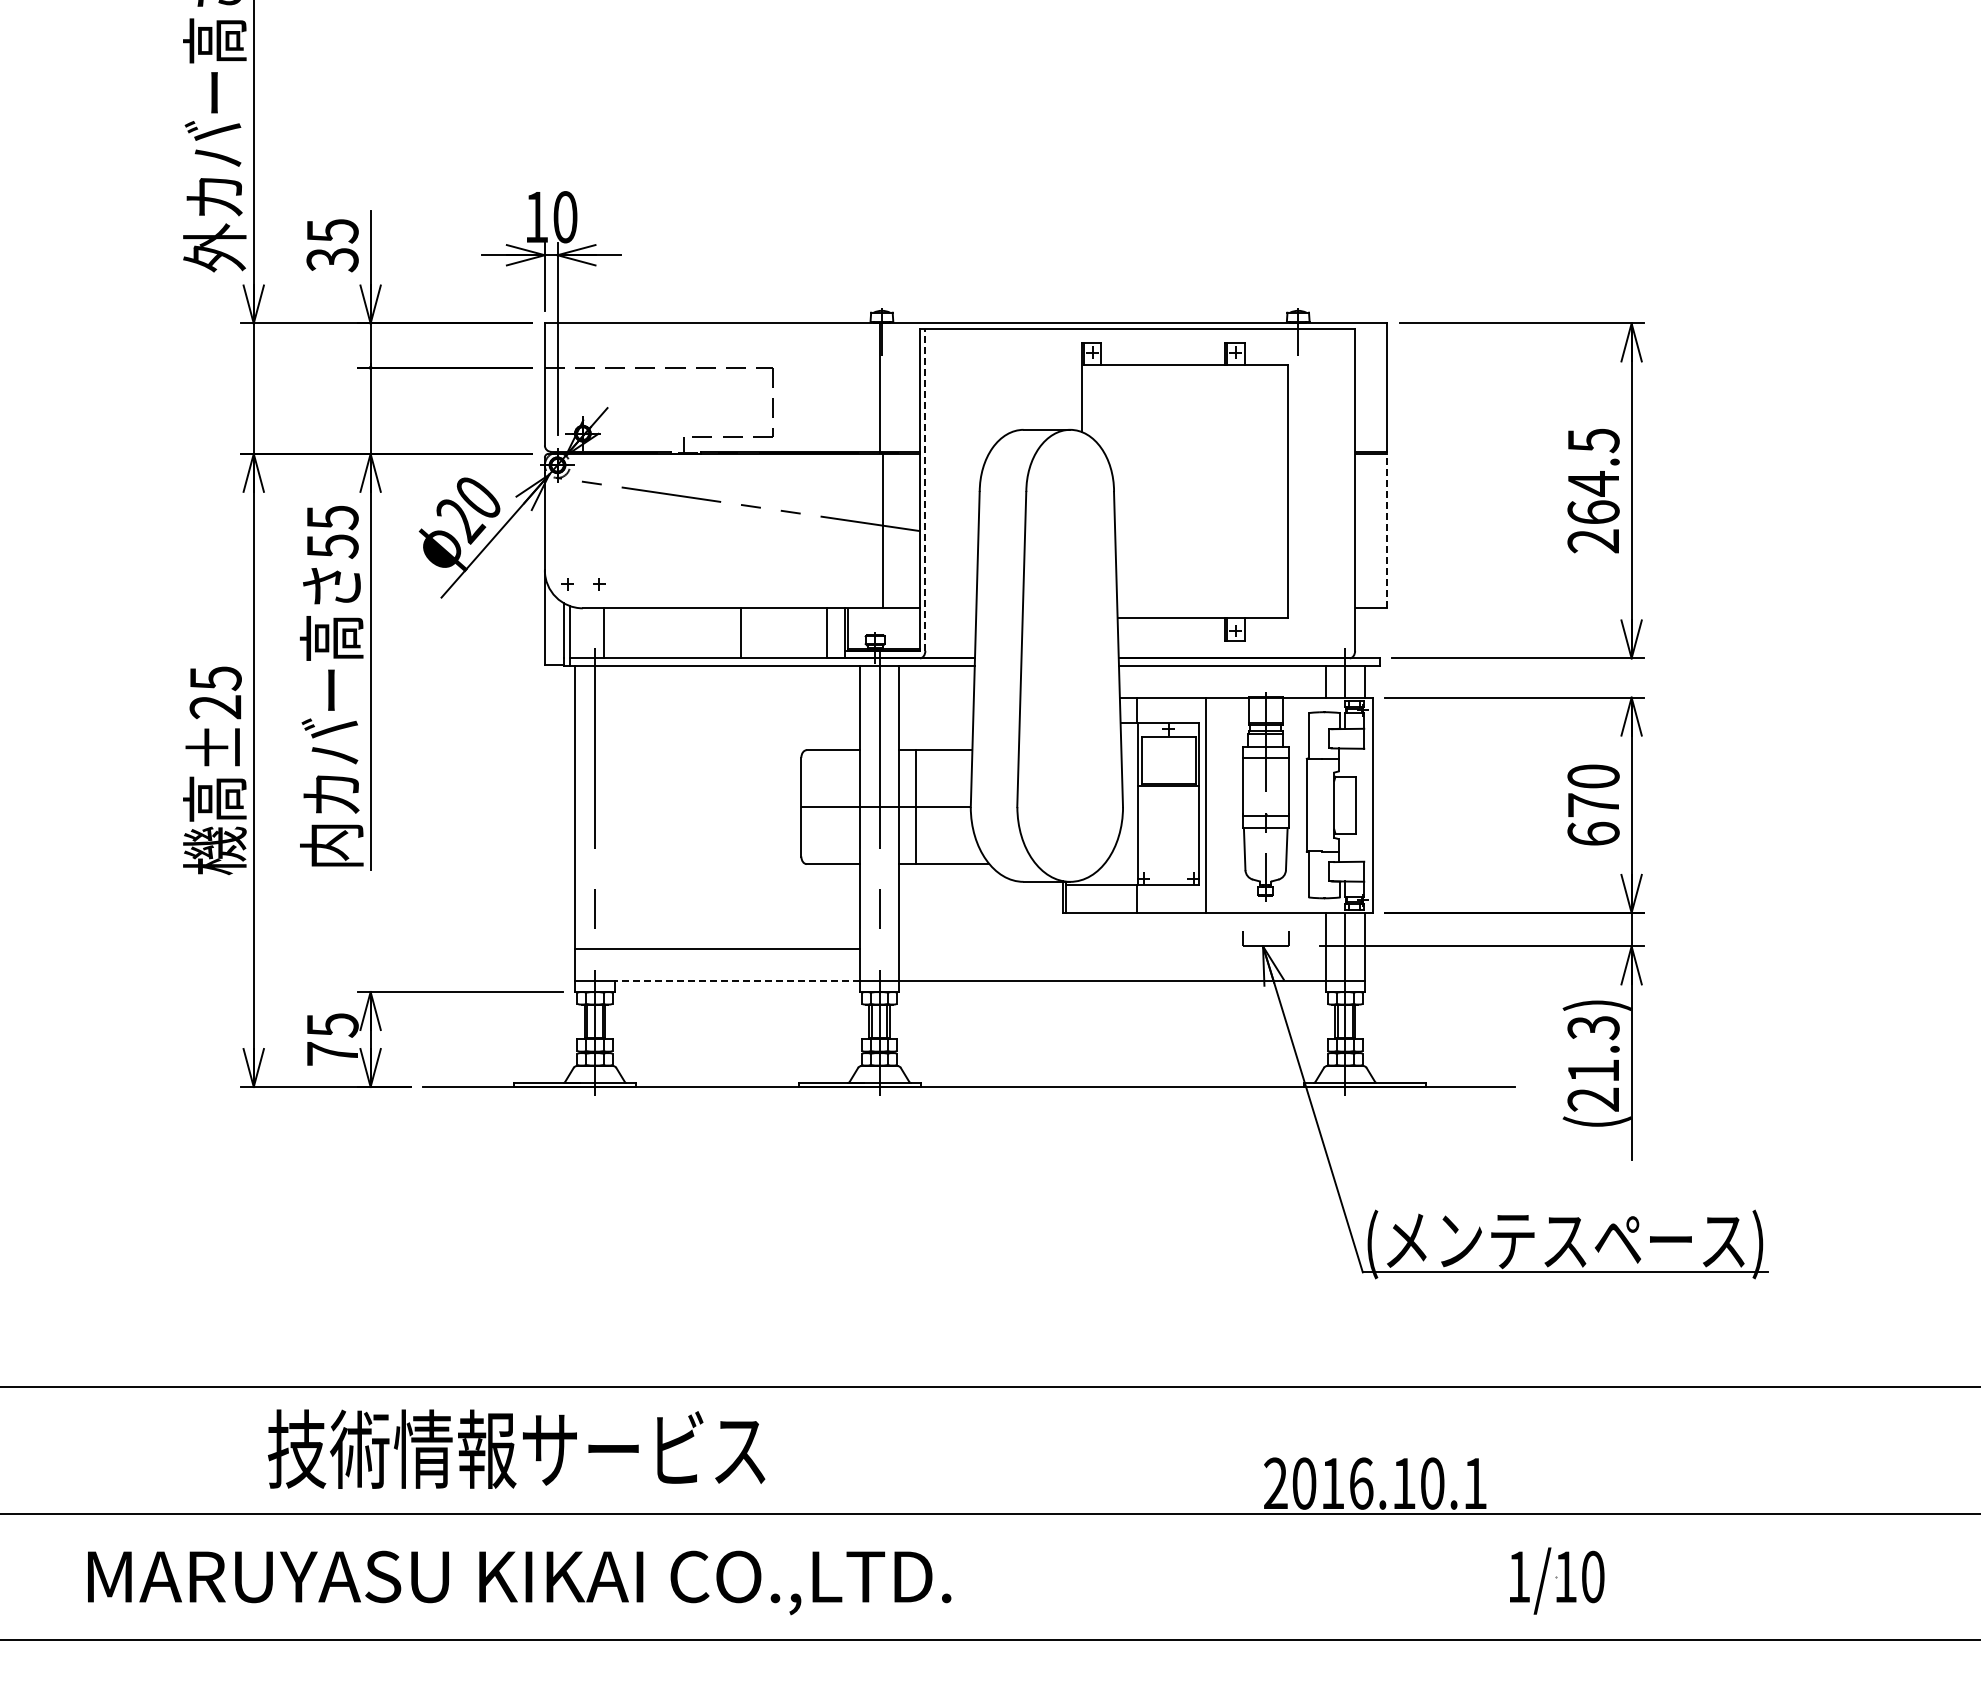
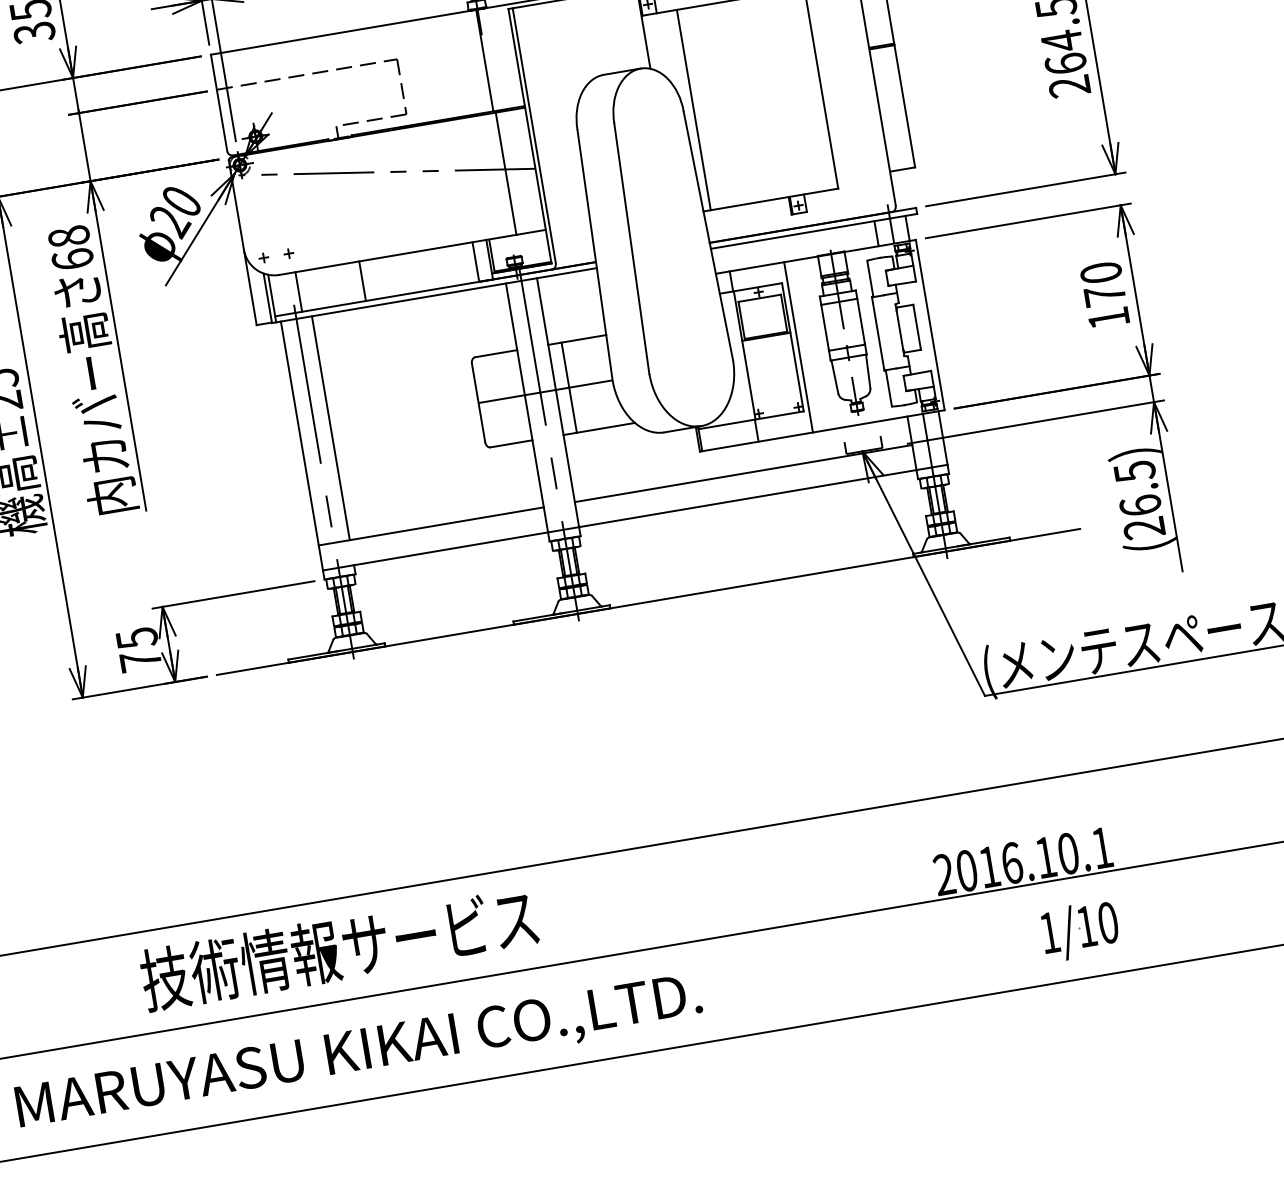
line: (925, 489) -> (534, 135), dashed -> solid
line: (1126, 491) -> (693, 109), added
line: (1386, 530) -> (904, 105), dashed -> solid
text: (332, 531) -> (70, 247), 55 -> 68
line: (741, 633) -> (362, 281), moved
line: (614, 806) -> (330, 427), added
text: (1593, 833) -> (1108, 317), 670 -> 170
line: (1112, 948) -> (743, 473), added
line: (737, 980) -> (451, 548), dashed -> solid
text: (1593, 1049) -> (1137, 488), (21.3) -> (26.5)
part: (1557, 1580) -> (1080, 930), moved

